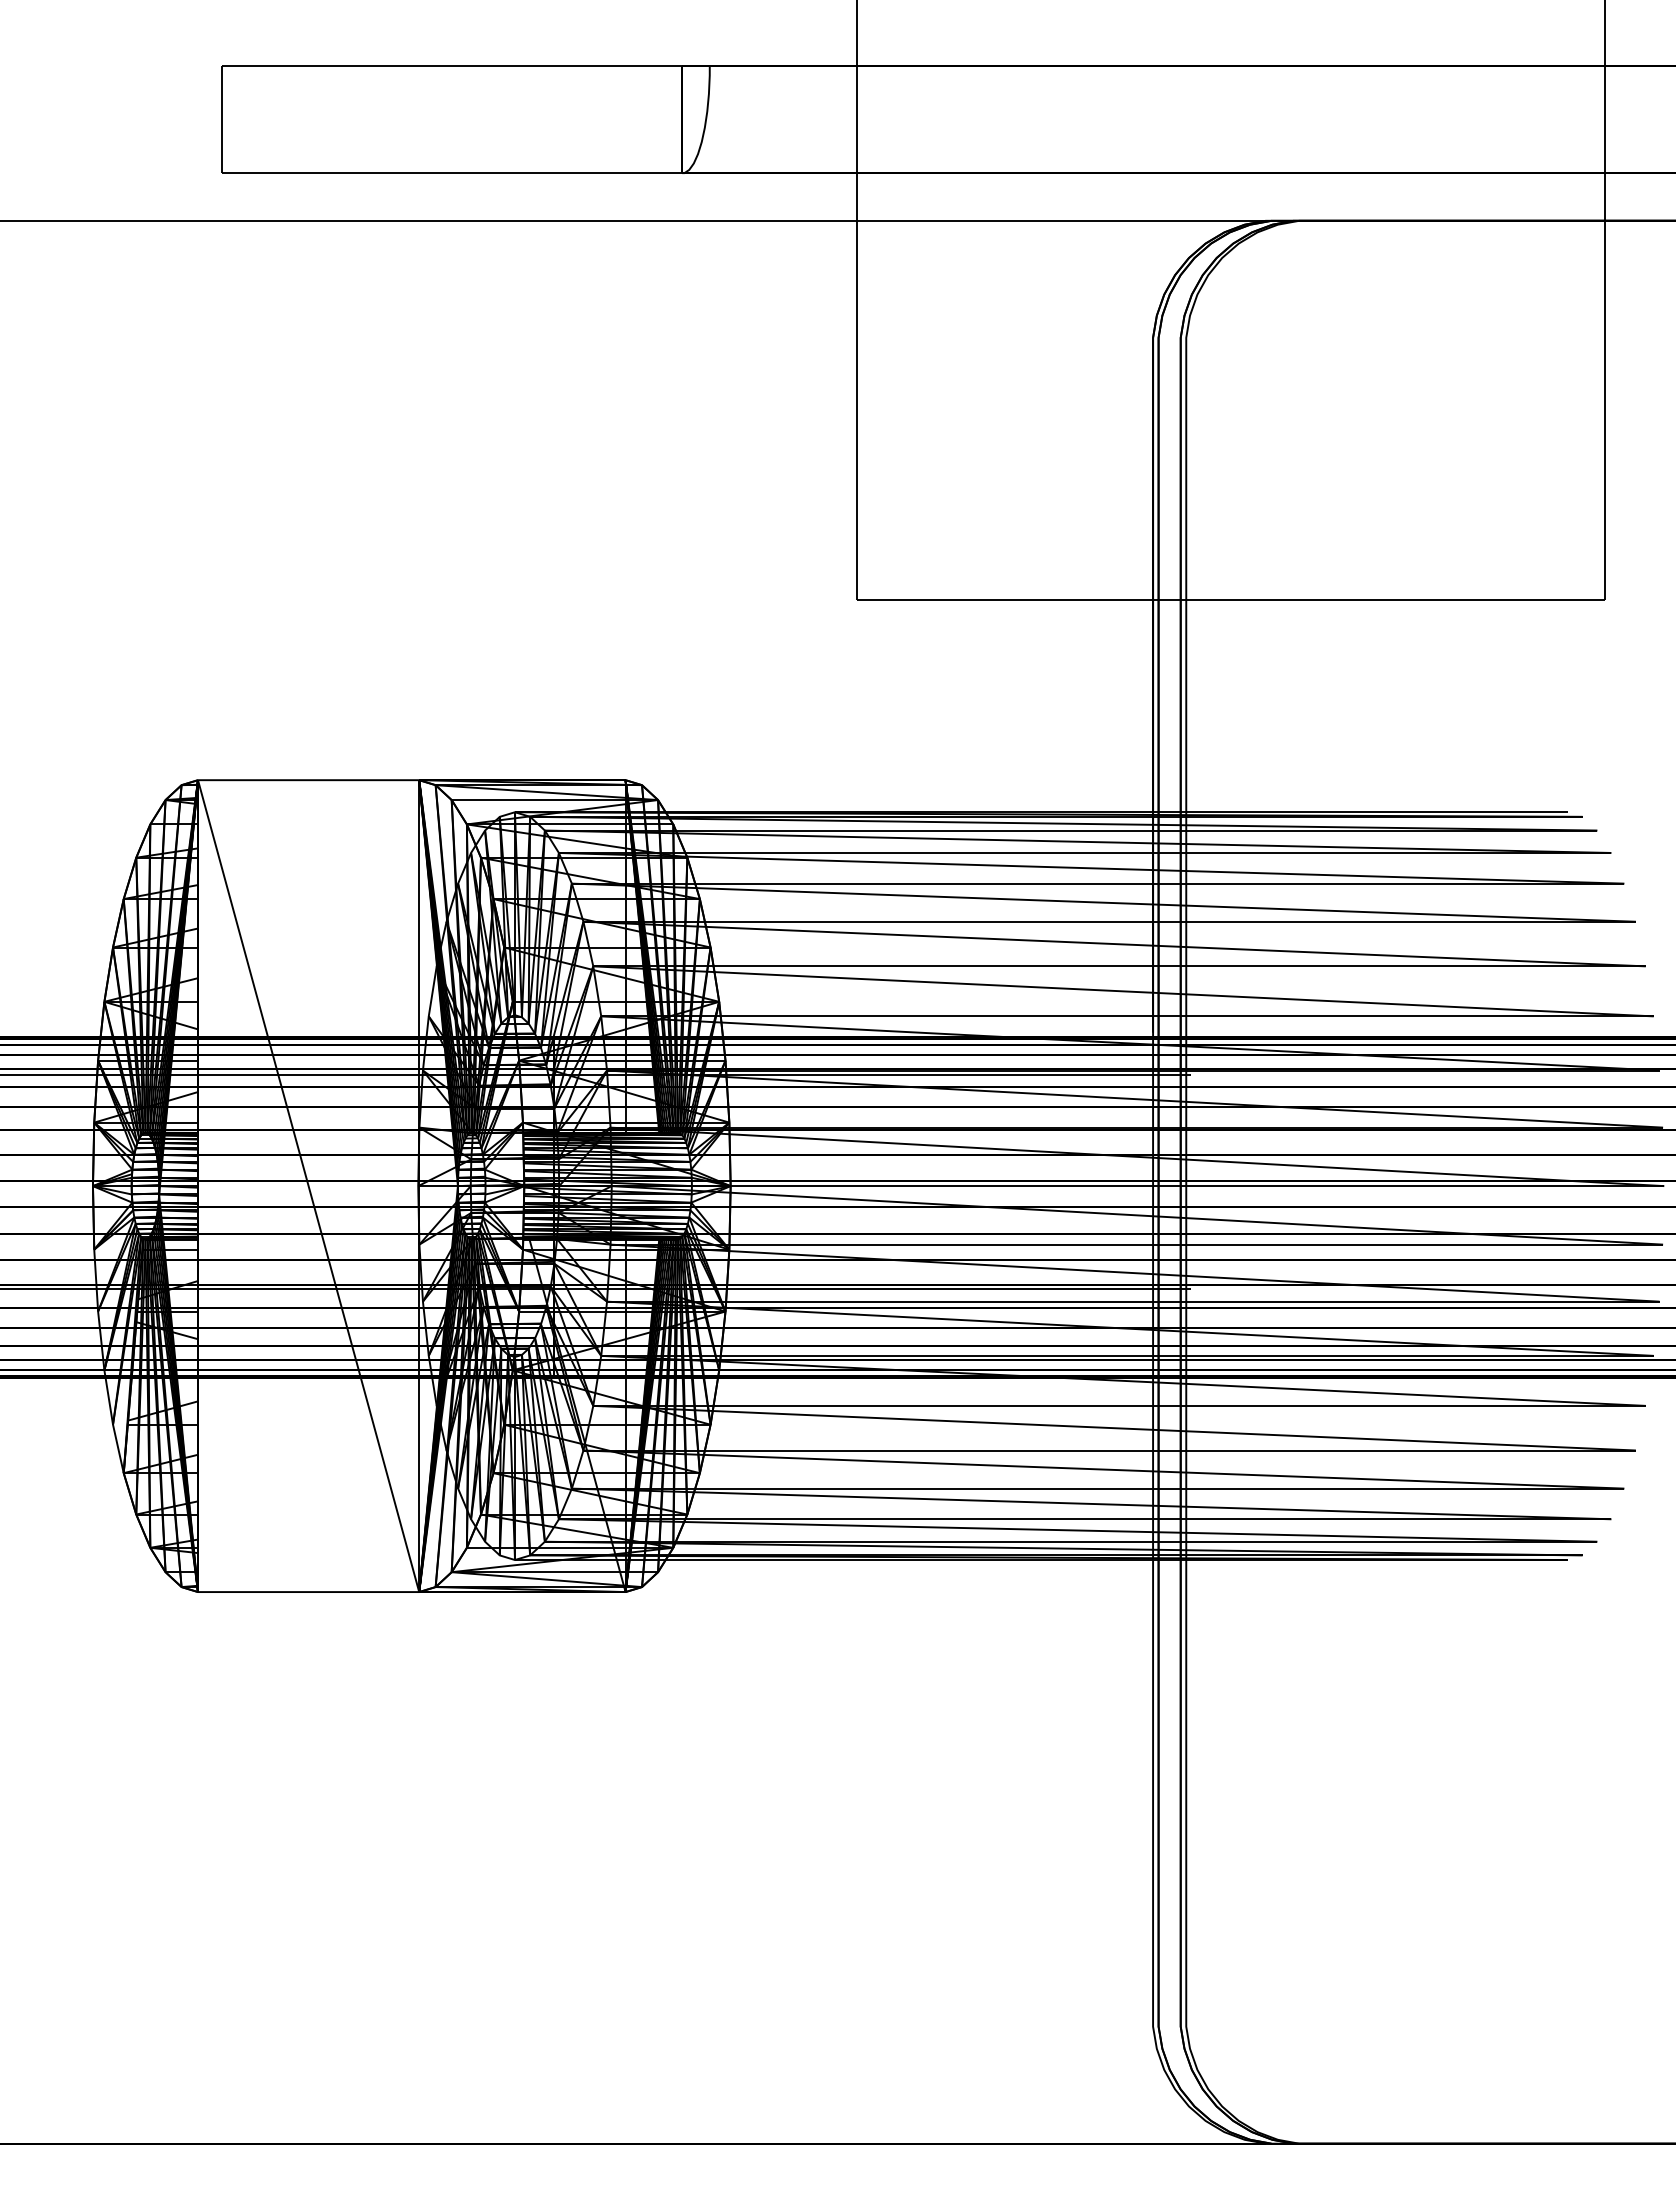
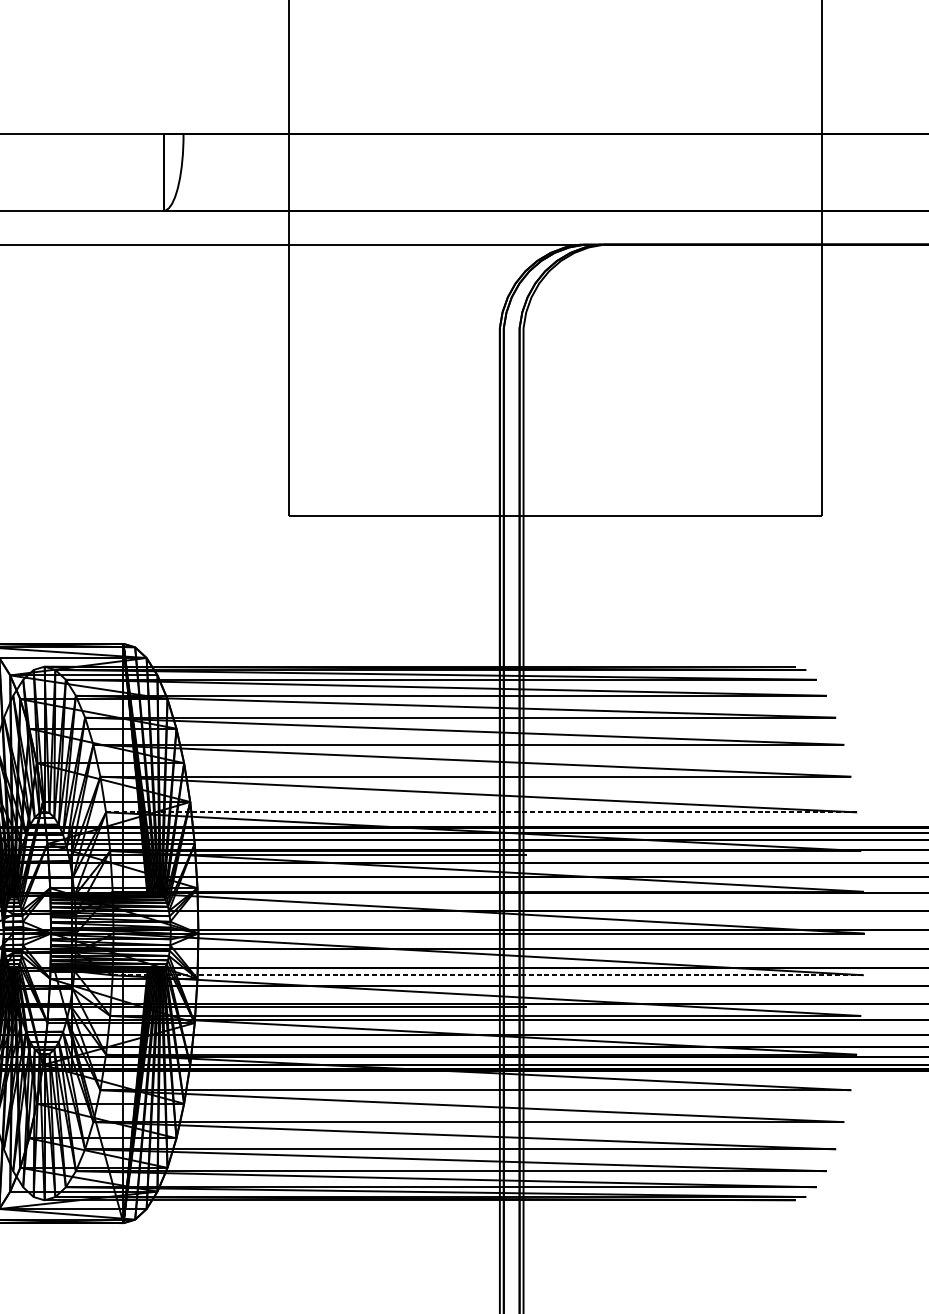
line: (1127, 1016) -> (481, 812), solid -> dashed
line: (1137, 1244) -> (488, 975), solid -> dashed

